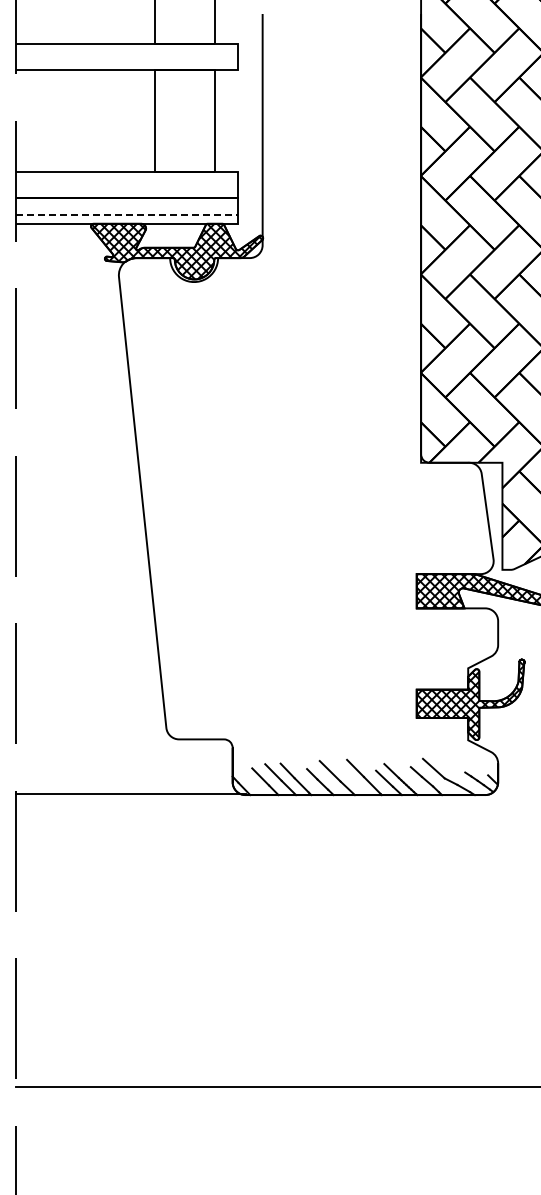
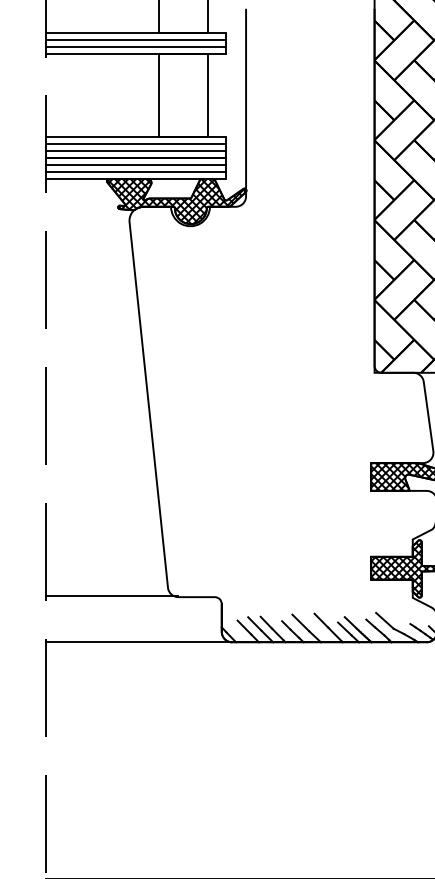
line: (126, 52) -> (135, 40), added
line: (126, 61) -> (135, 47), added
line: (126, 181) -> (135, 144), added
line: (126, 189) -> (135, 151), added
line: (126, 206) -> (135, 164), added
line: (127, 215) -> (136, 172), dashed -> solid
line: (97, 738) -> (112, 596), added

